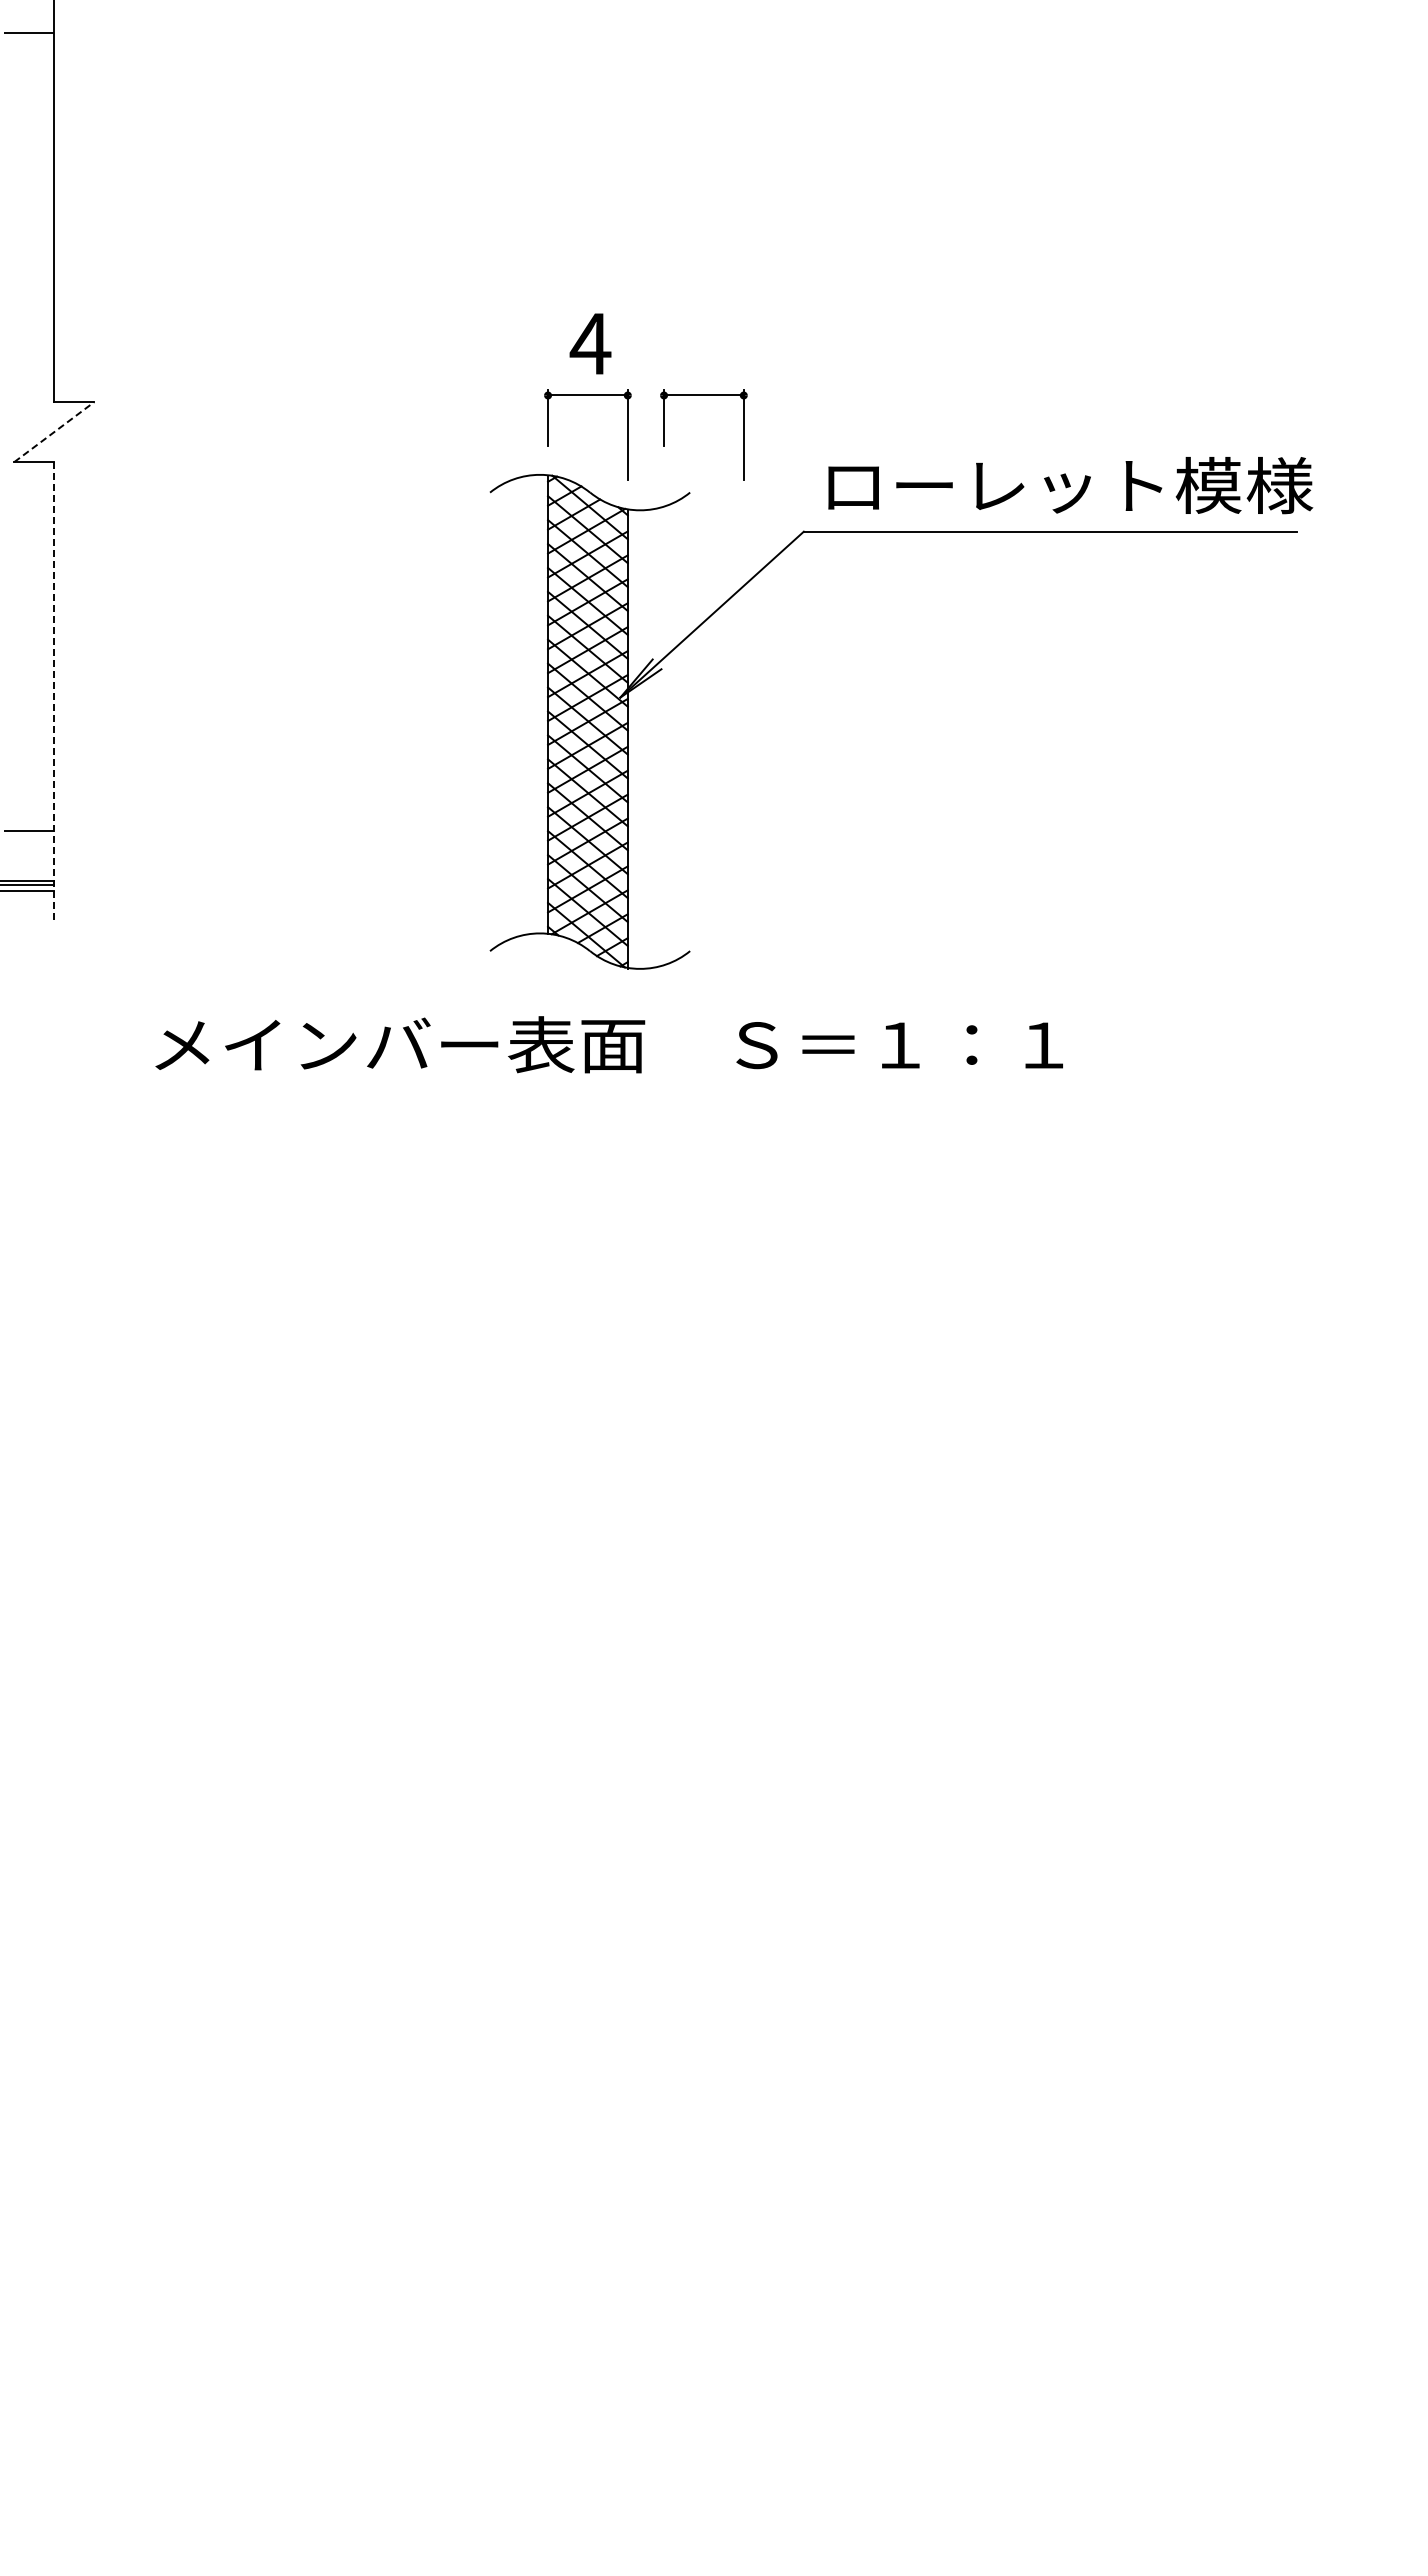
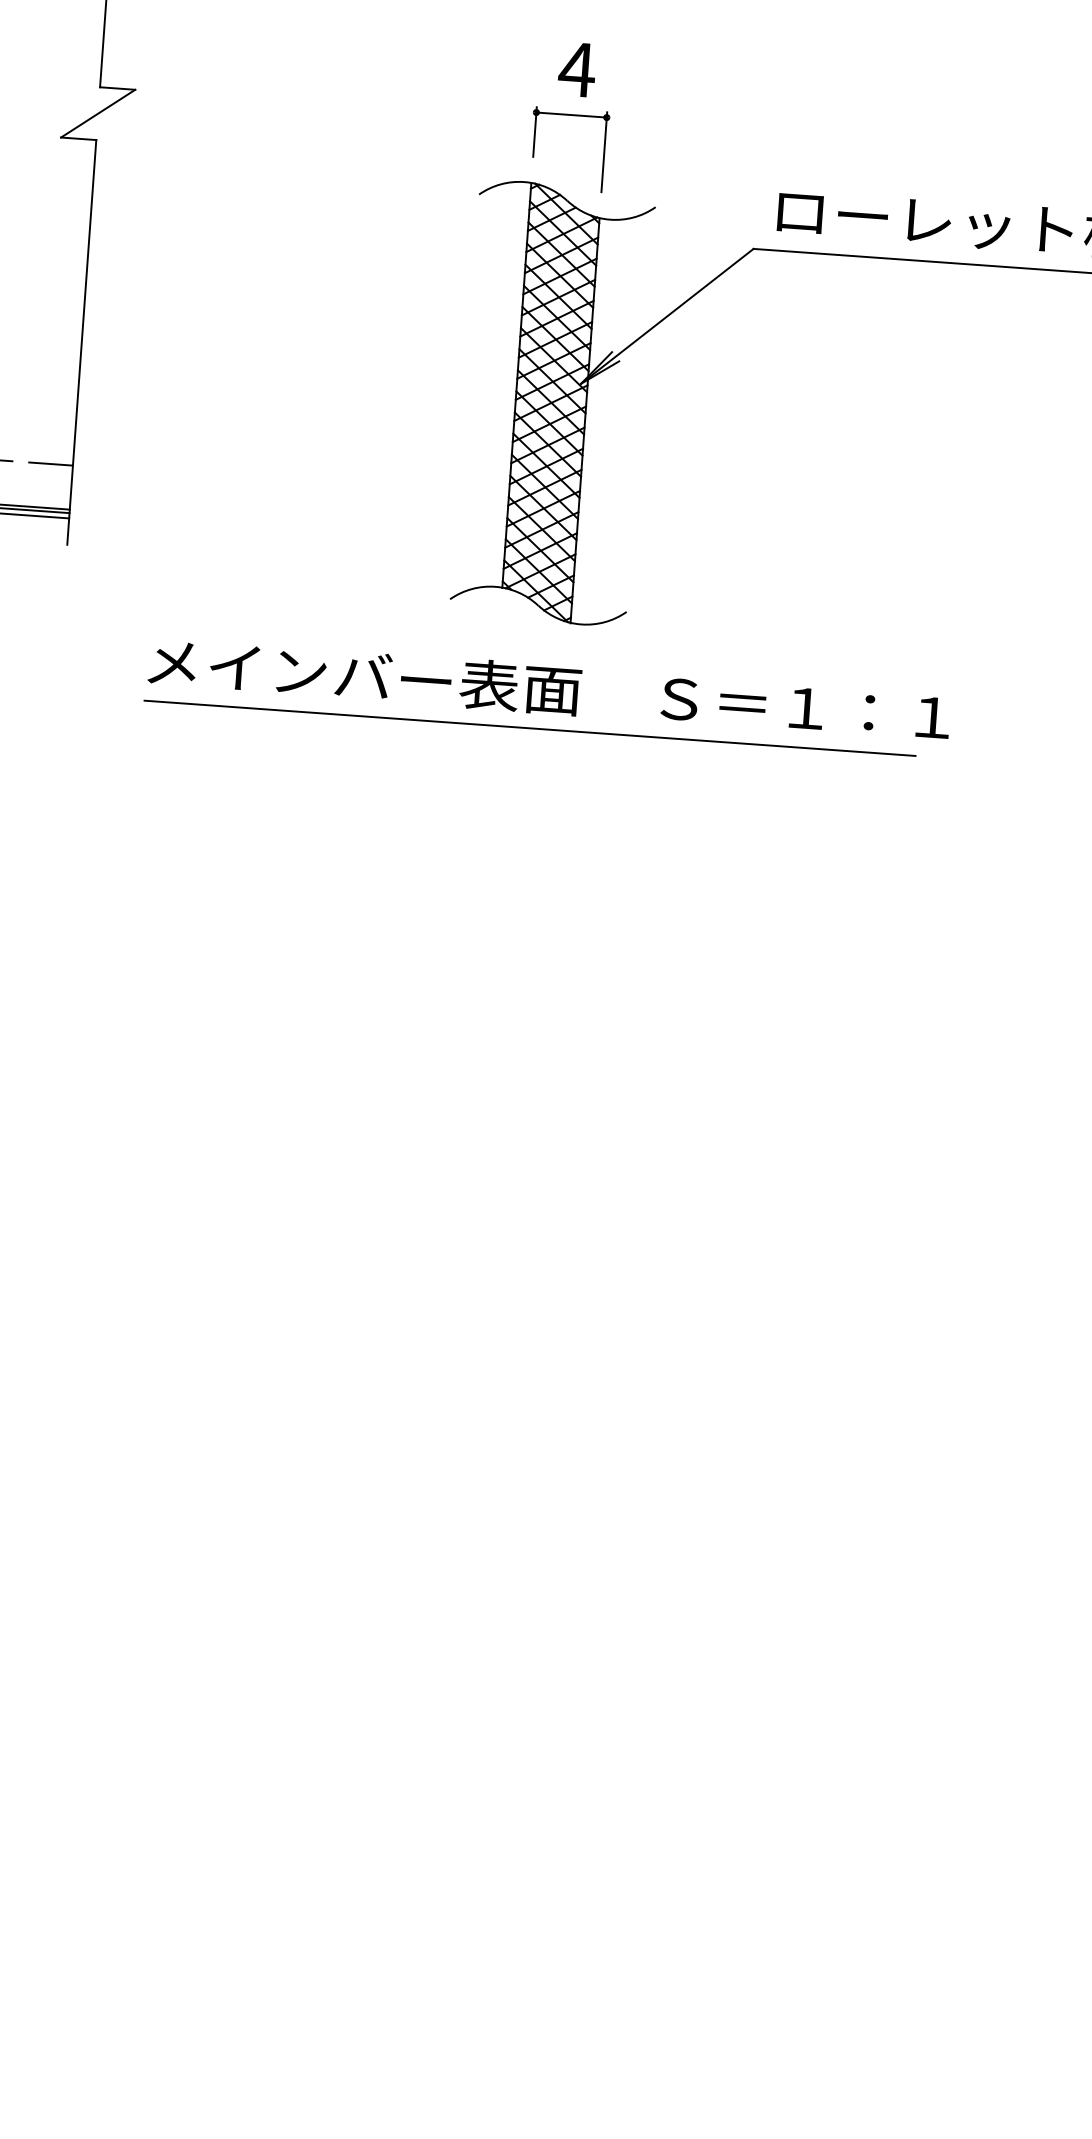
part: (703, 395) -> (673, 122), removed
line: (54, 432) -> (98, 113), dashed -> solid
line: (54, 691) -> (82, 342), dashed -> solid
line: (590, 1090) -> (529, 728), added

